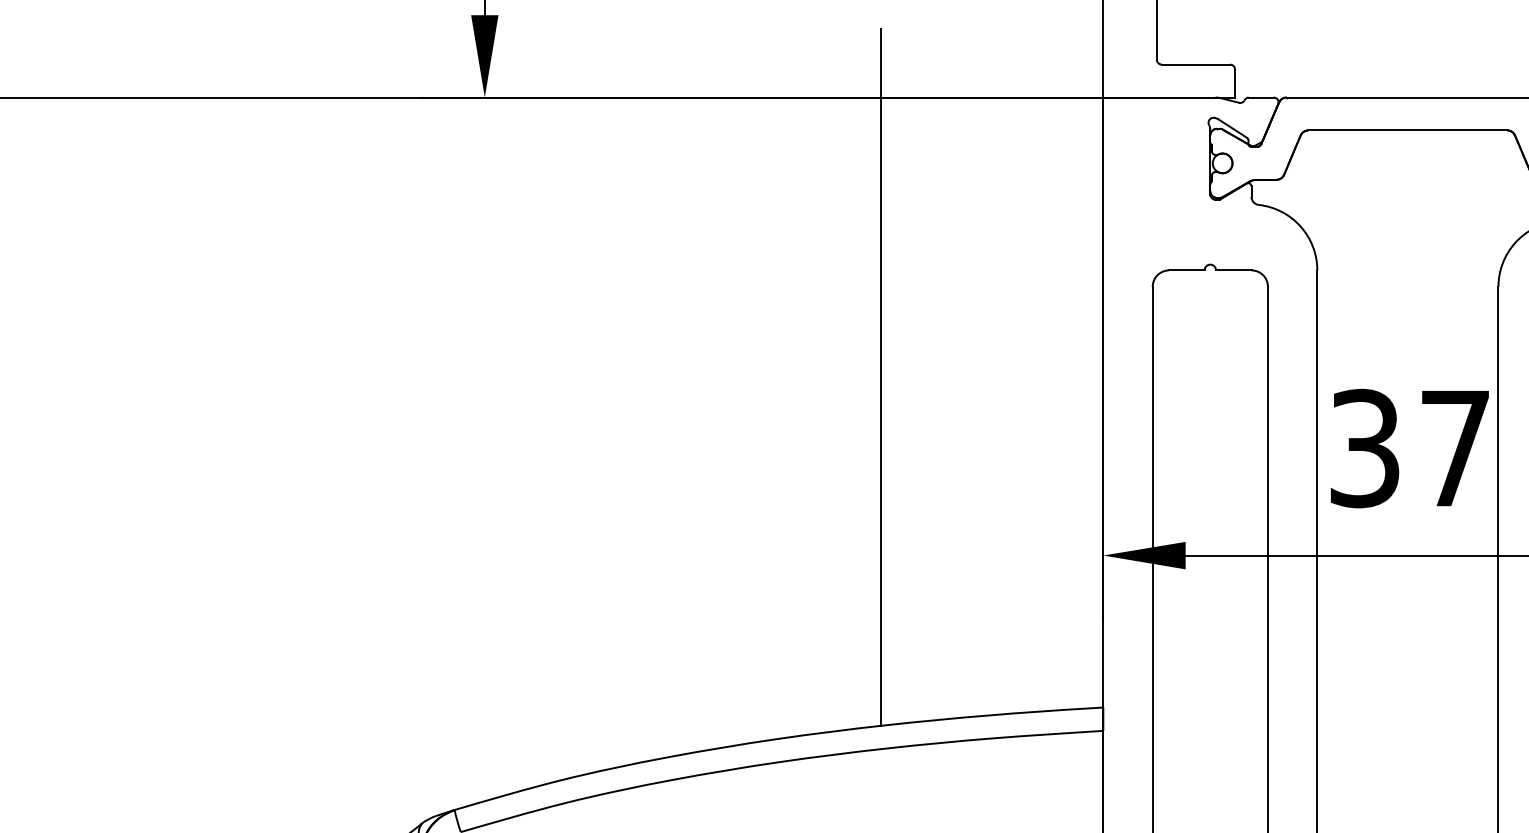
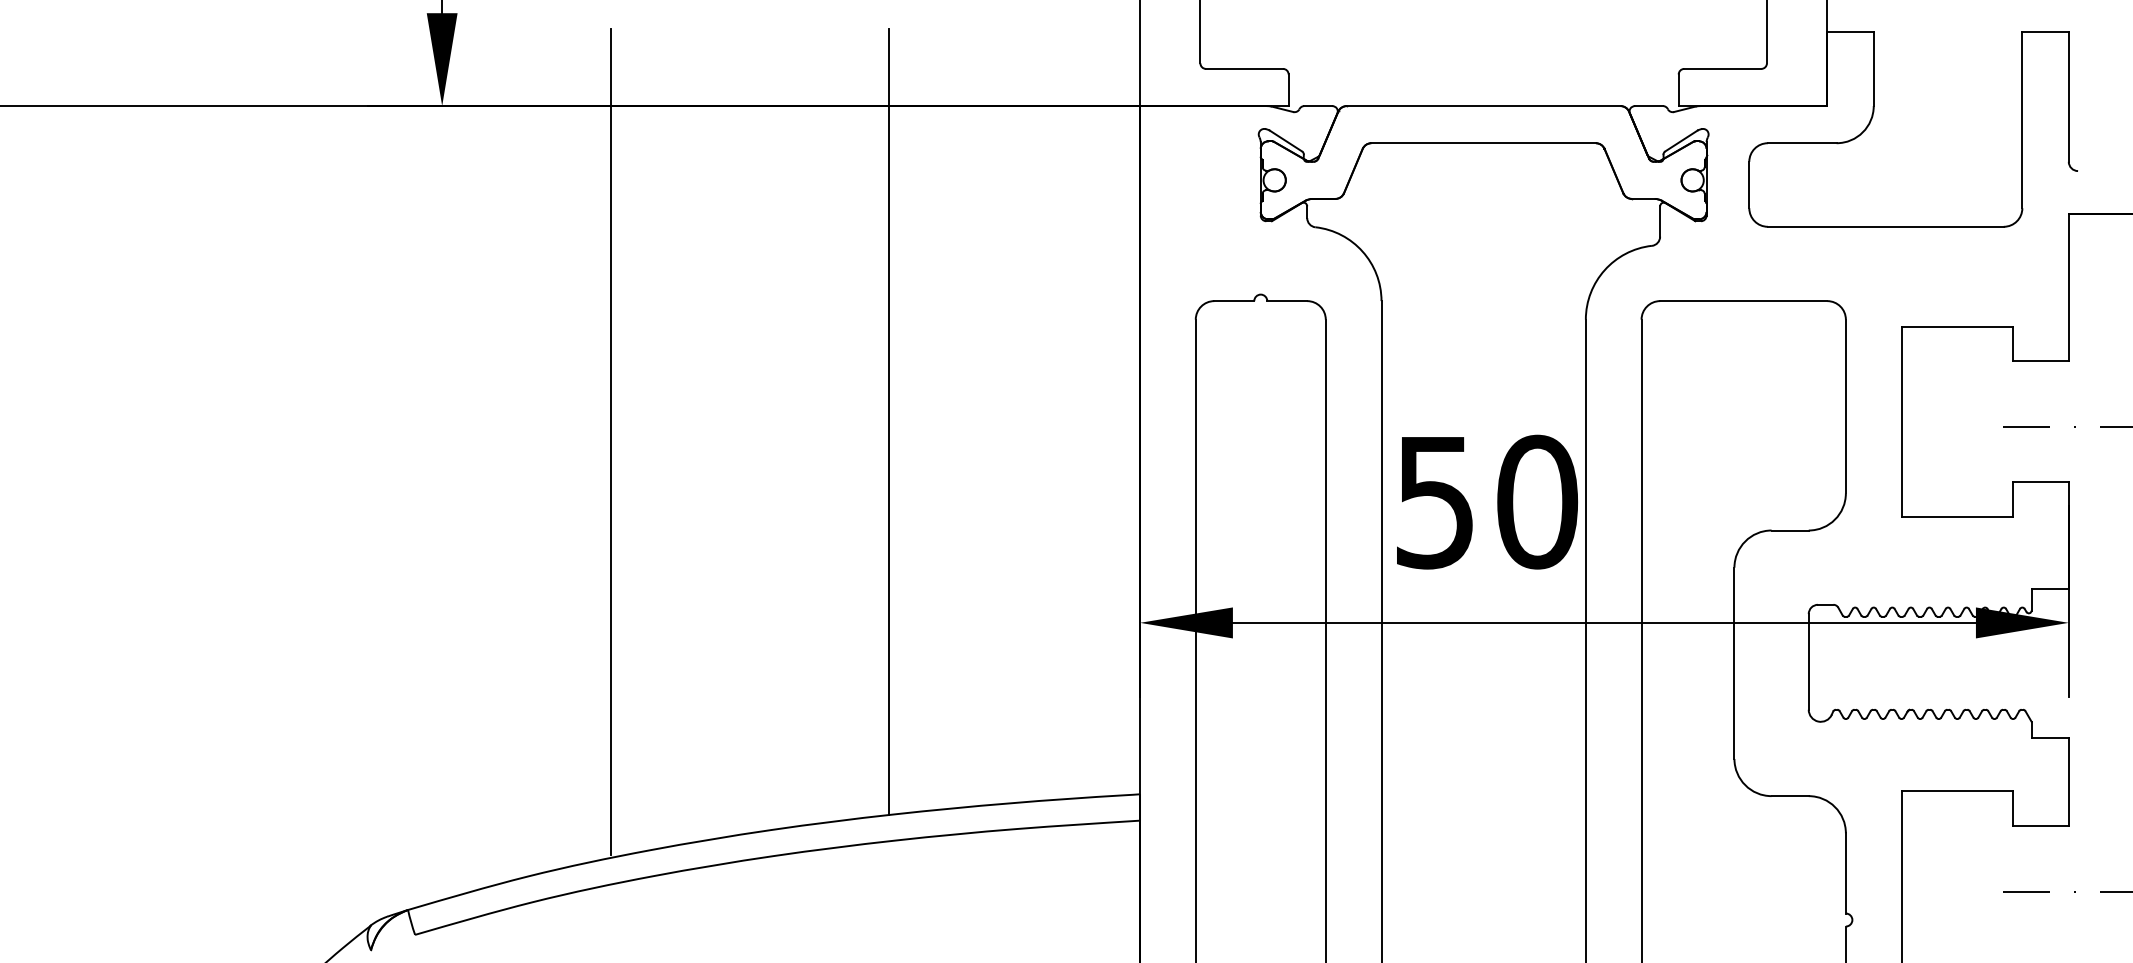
line: (633, 394) -> (610, 441), added
text: (1411, 447) -> (1487, 501), 37 -> 50

